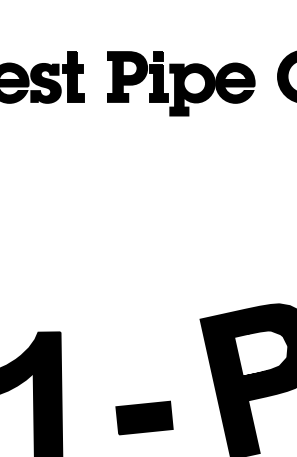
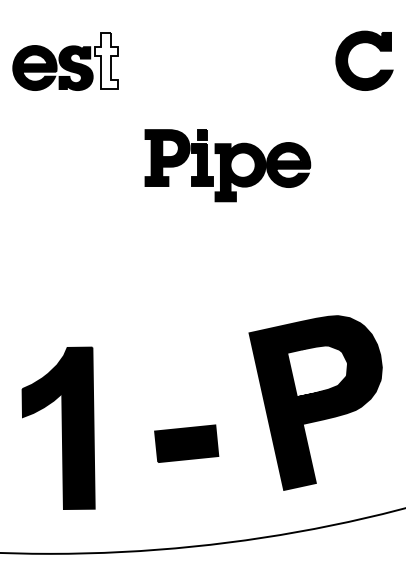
fill: (73, 77) -> (106, 61), removed
part: (180, 83) -> (227, 165), moved

